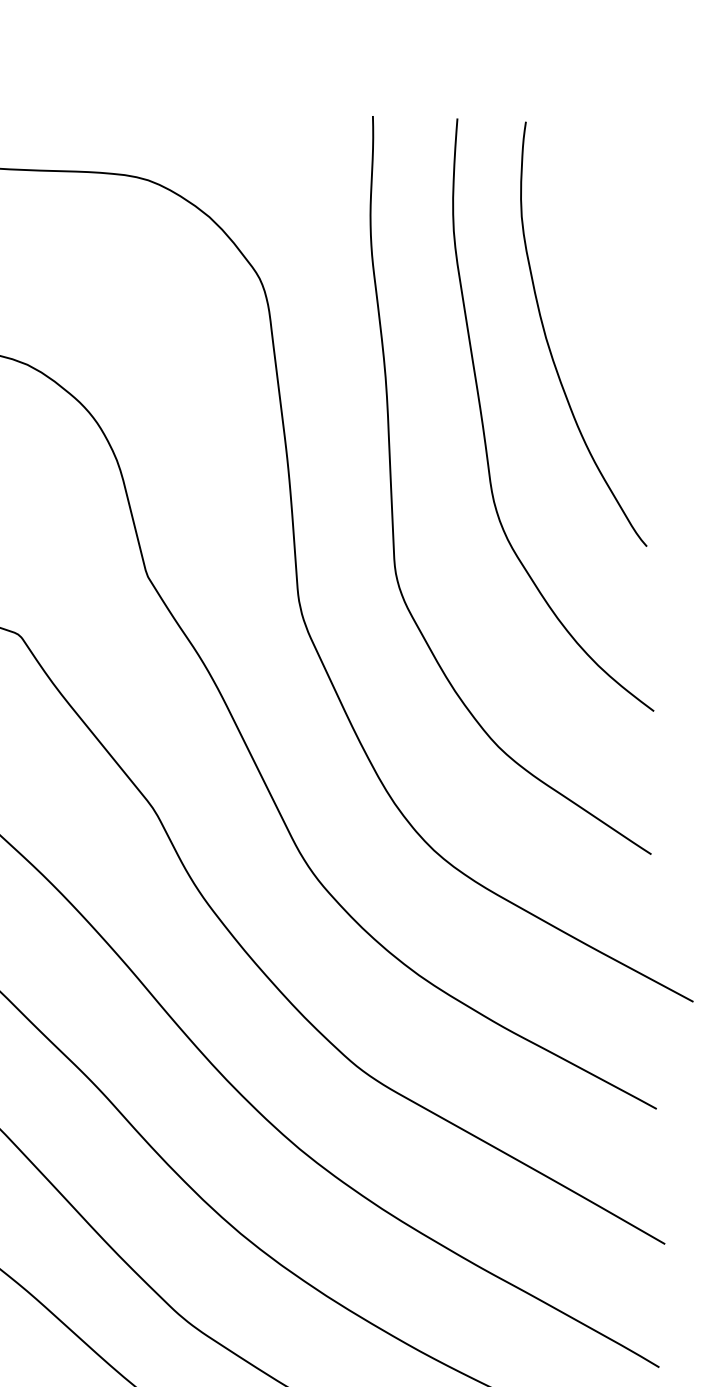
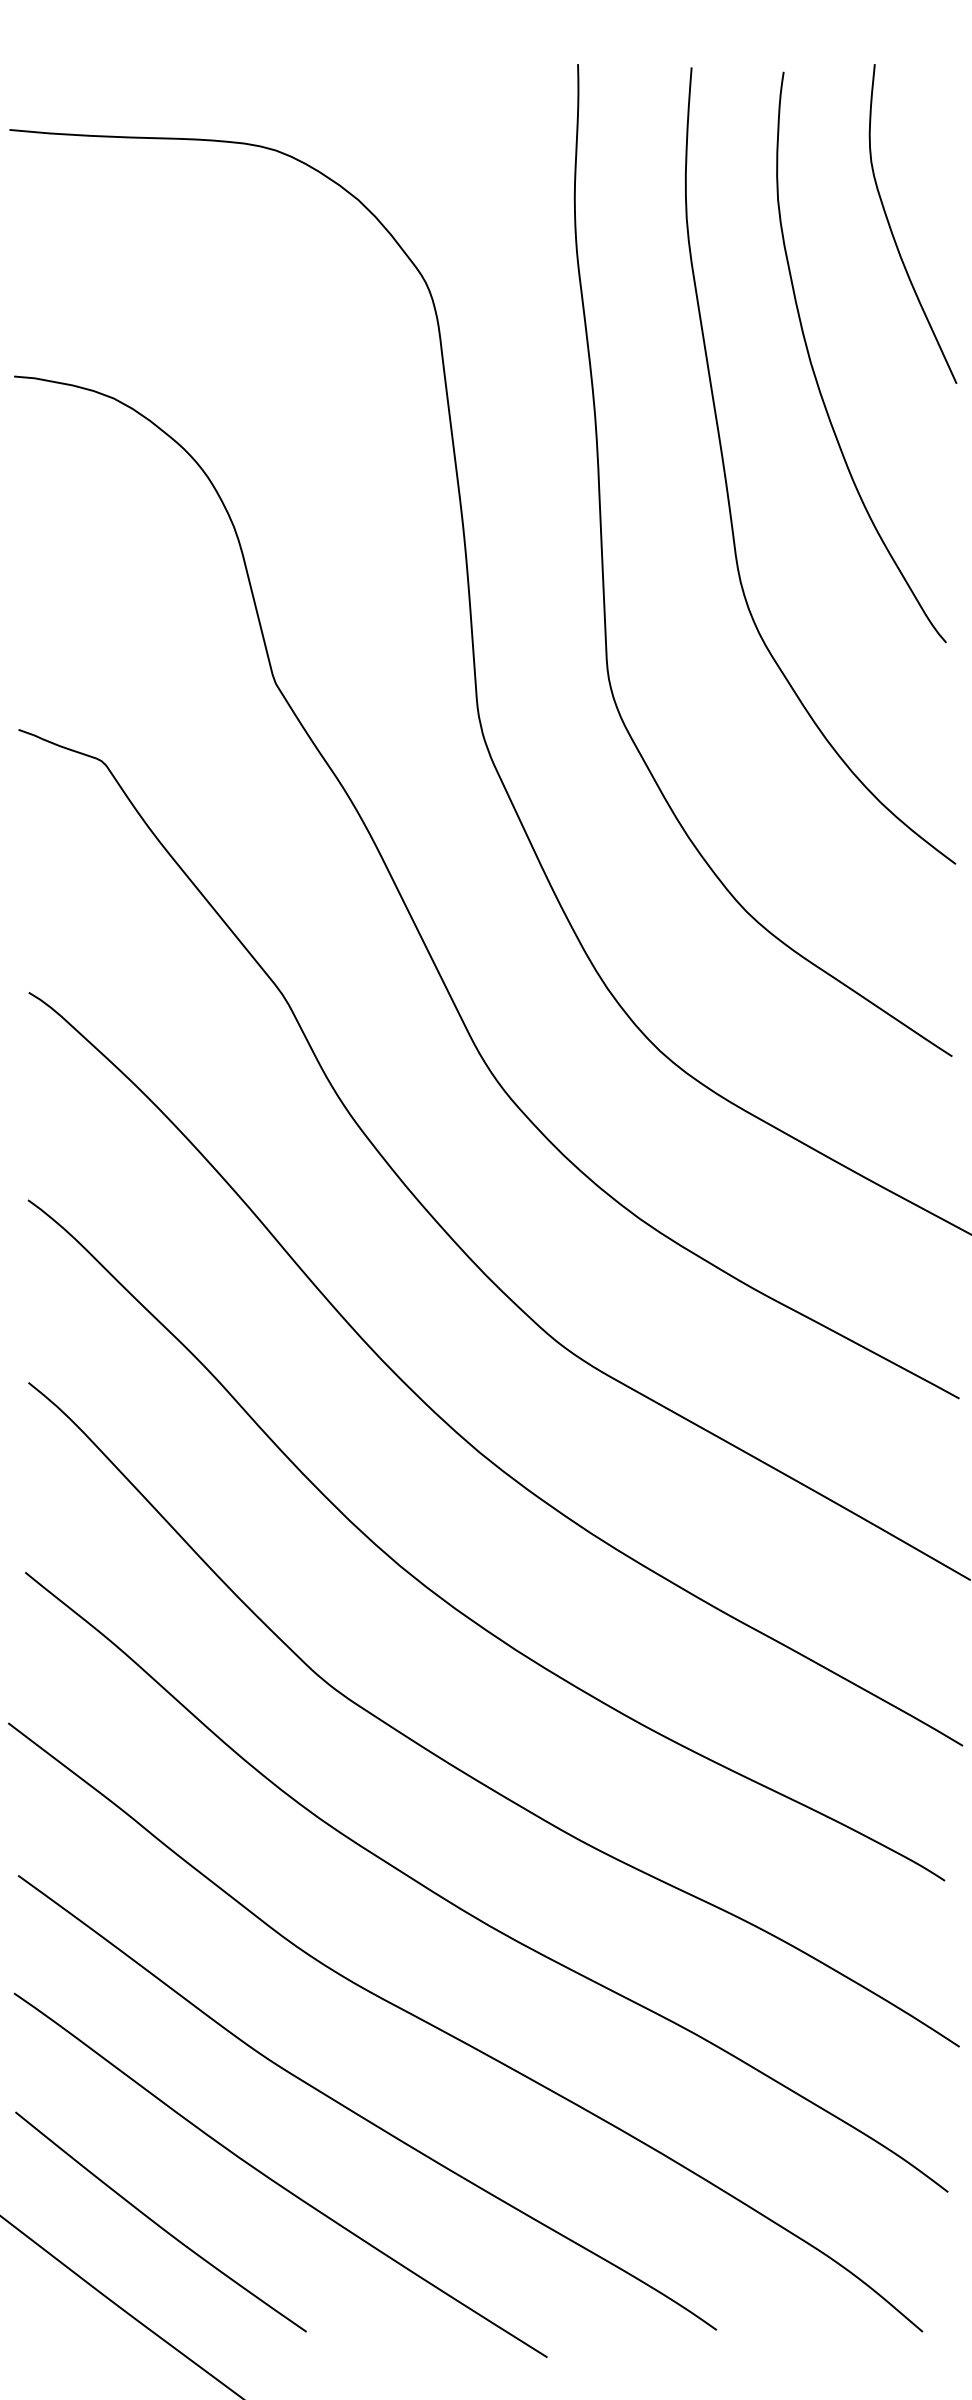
curve: (606, 239) -> (892, 230), added

